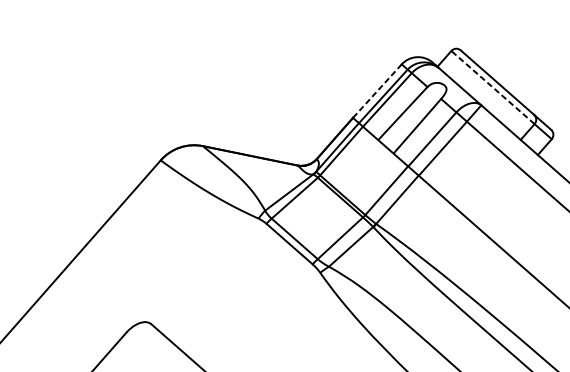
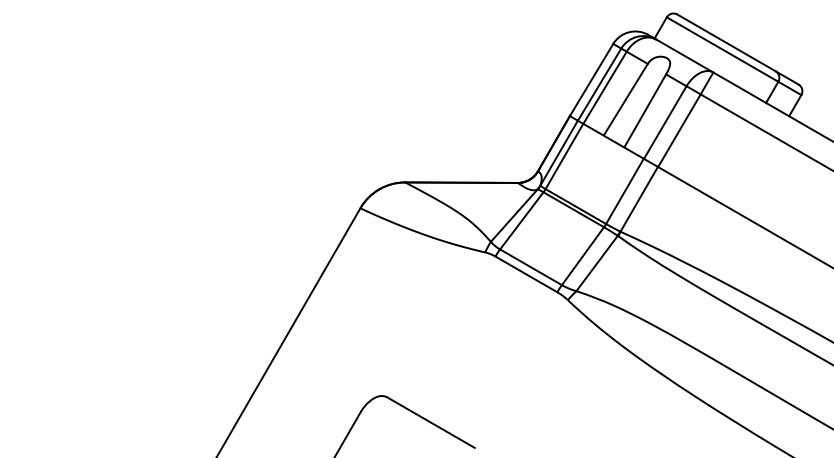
line: (492, 87) -> (722, 49), dashed -> solid
line: (377, 91) -> (591, 80), dashed -> solid

